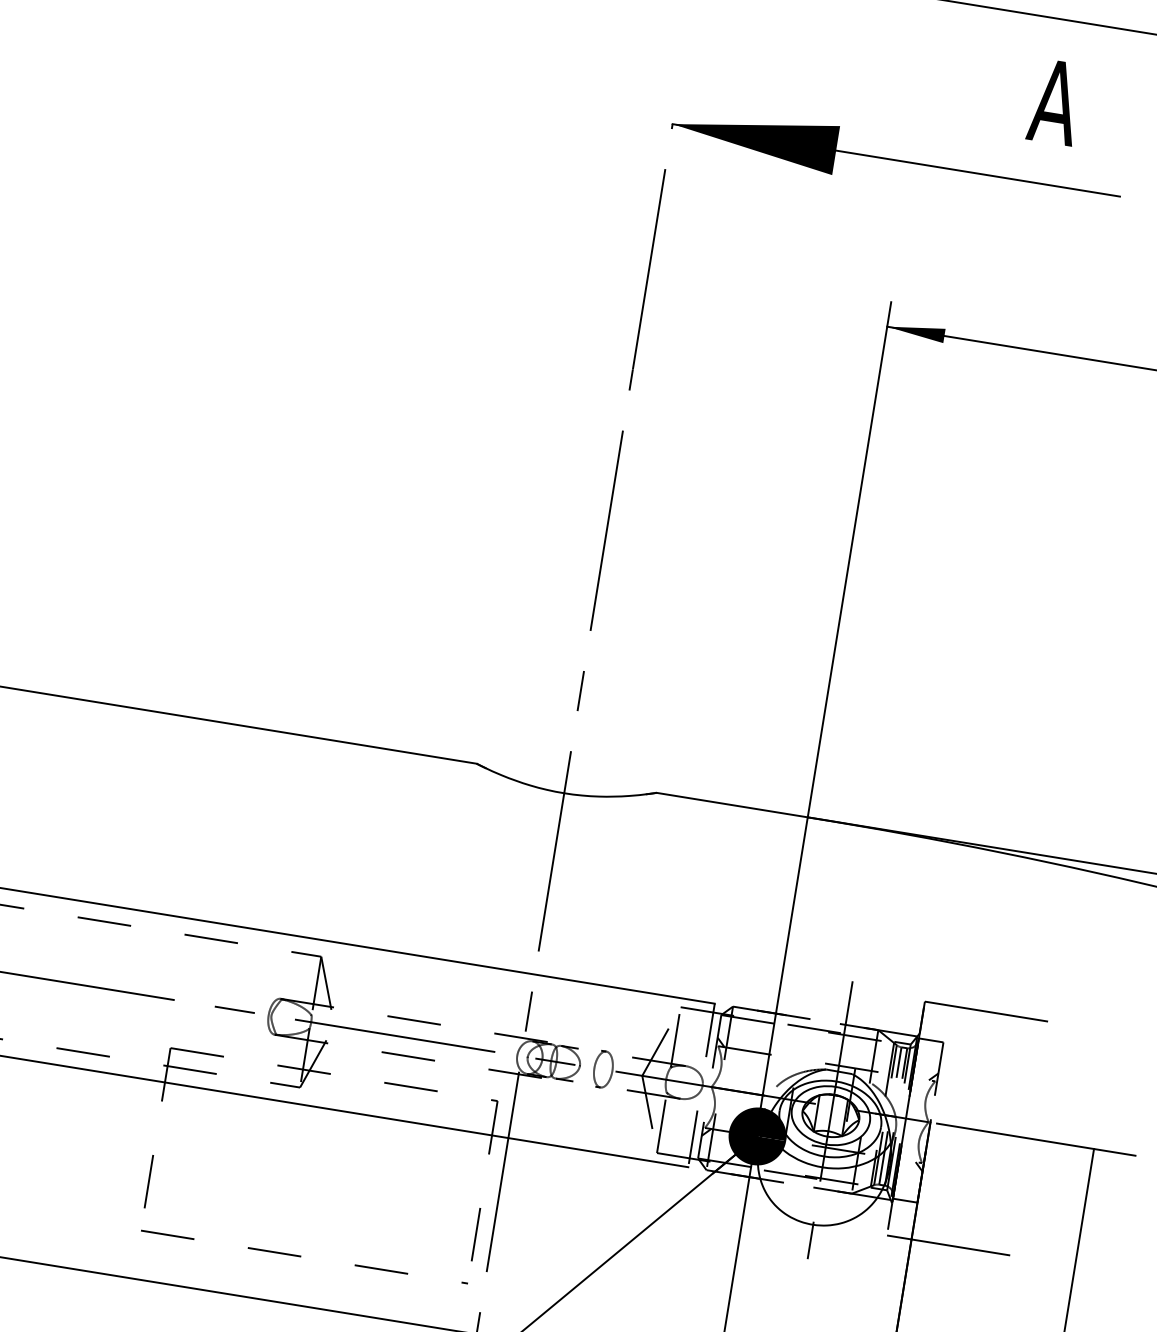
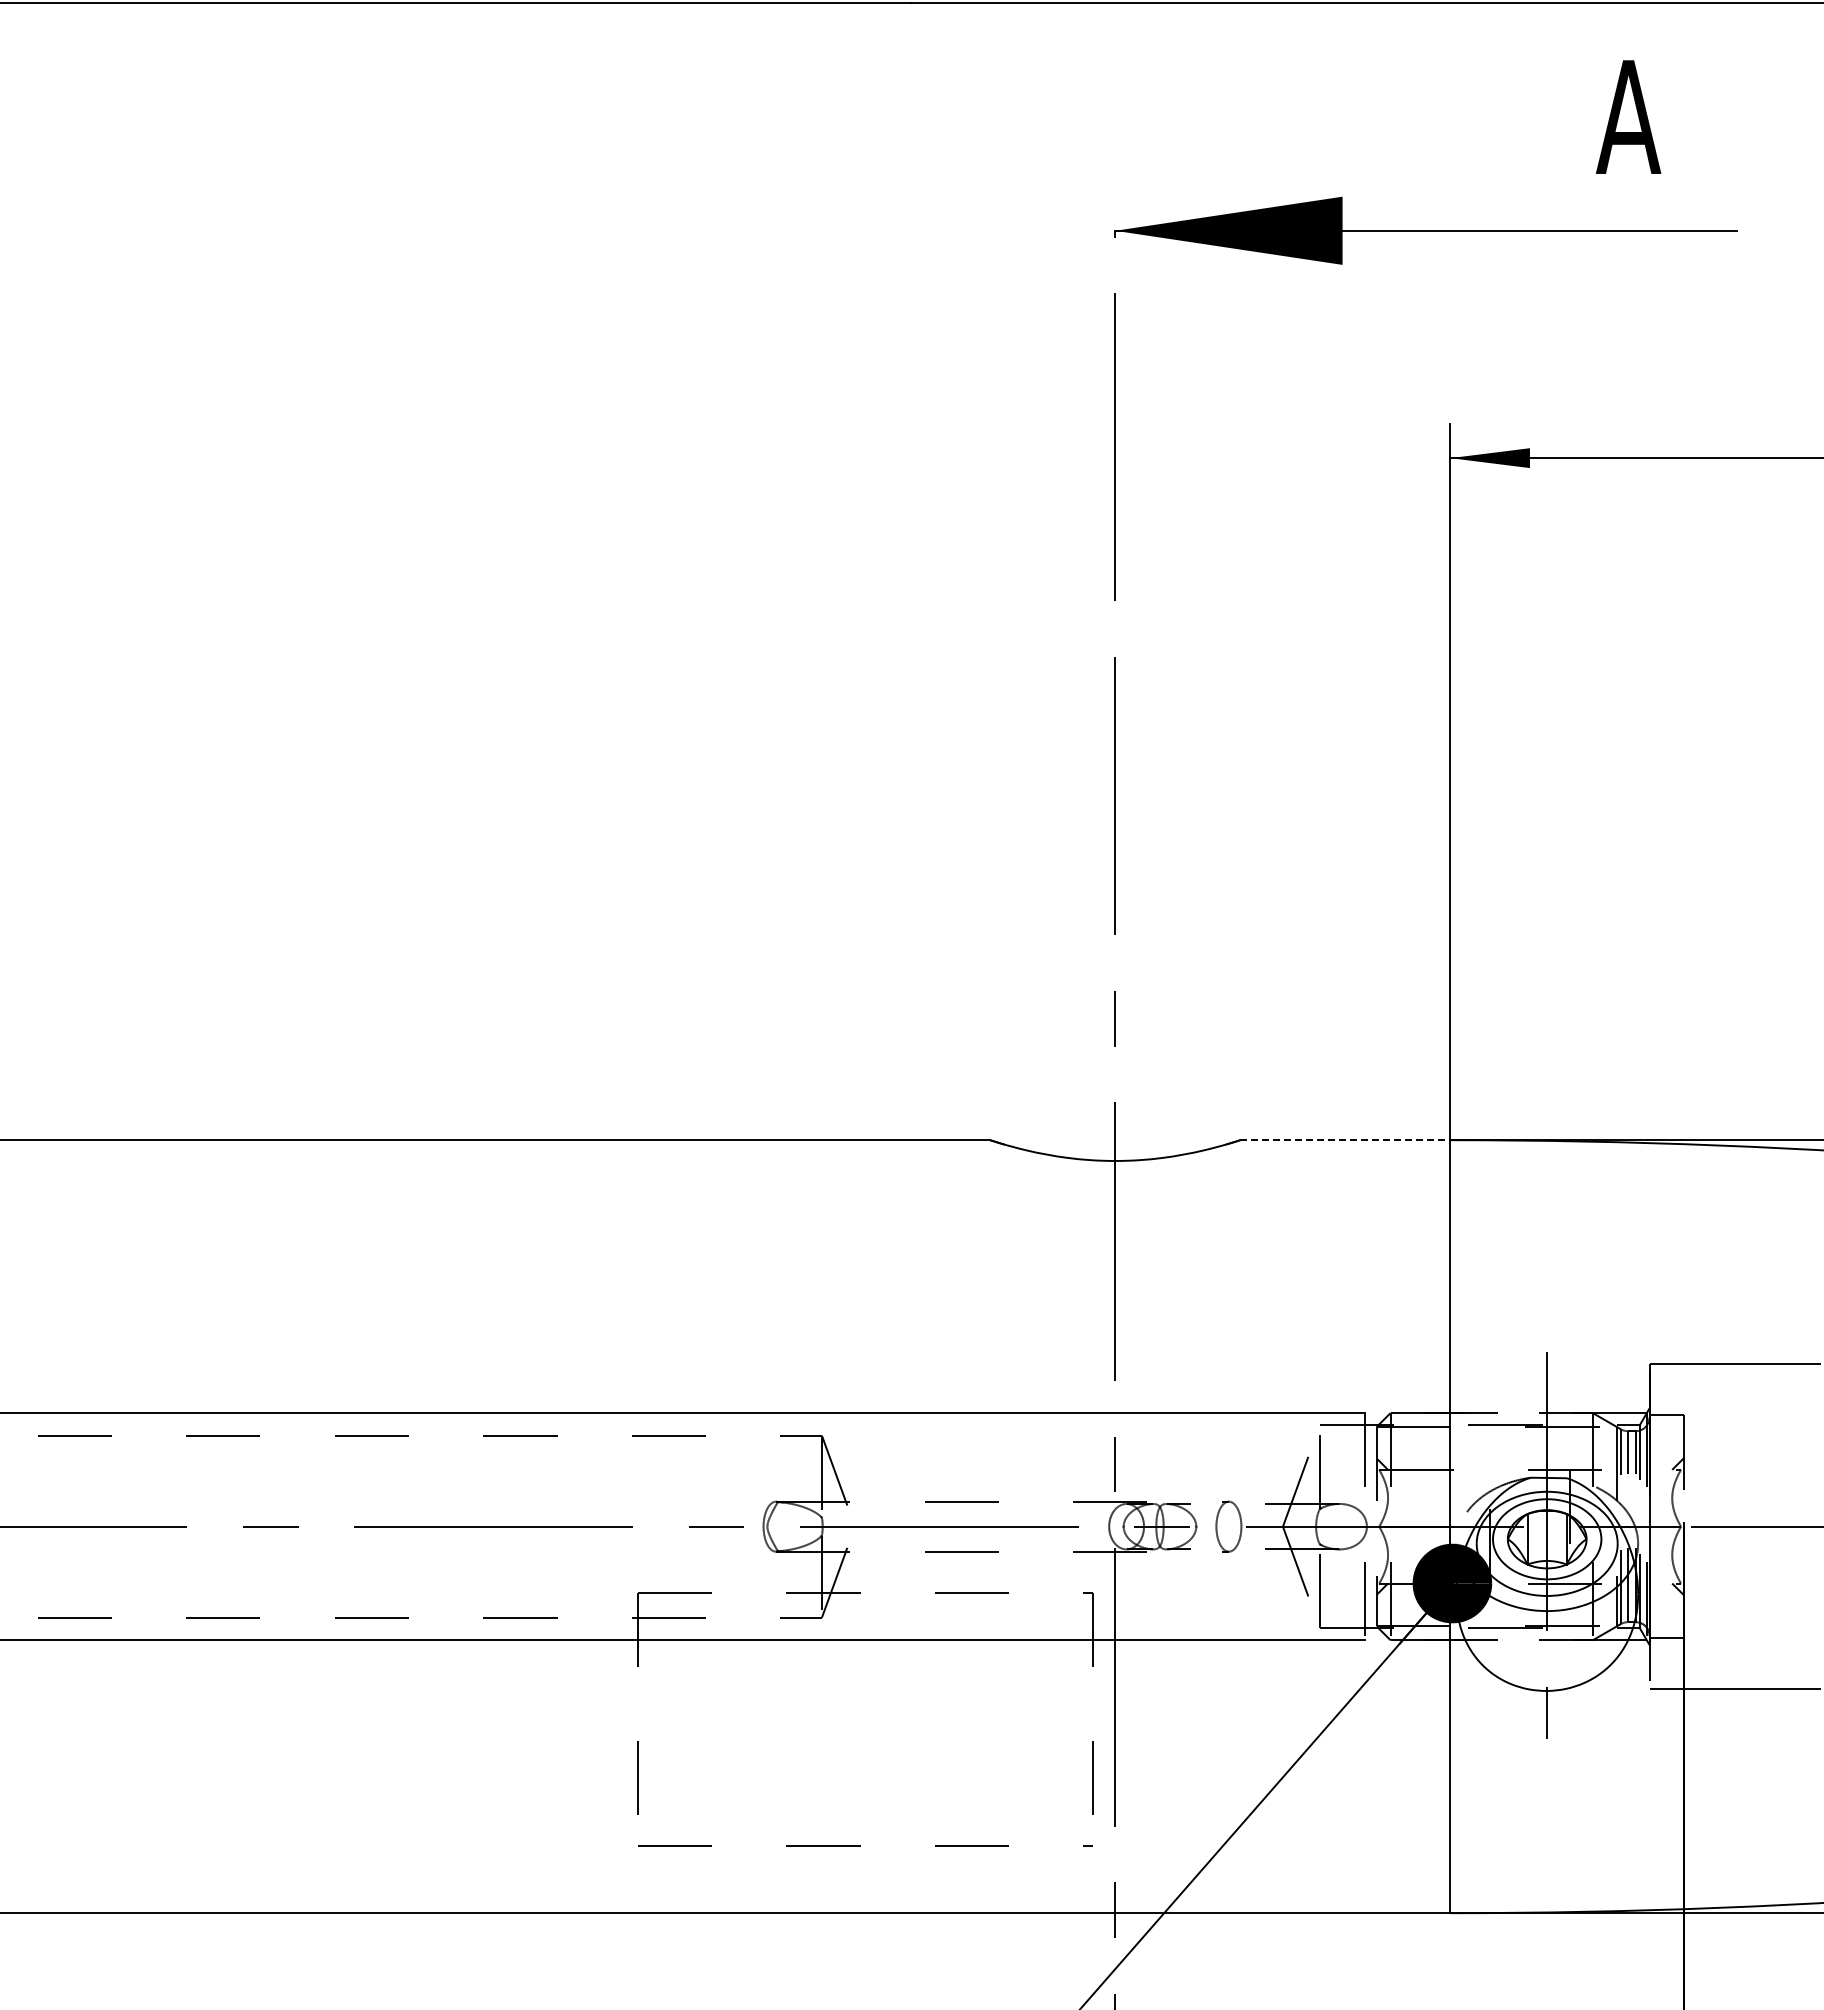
line: (732, 805) -> (1345, 1140), solid -> dashed

